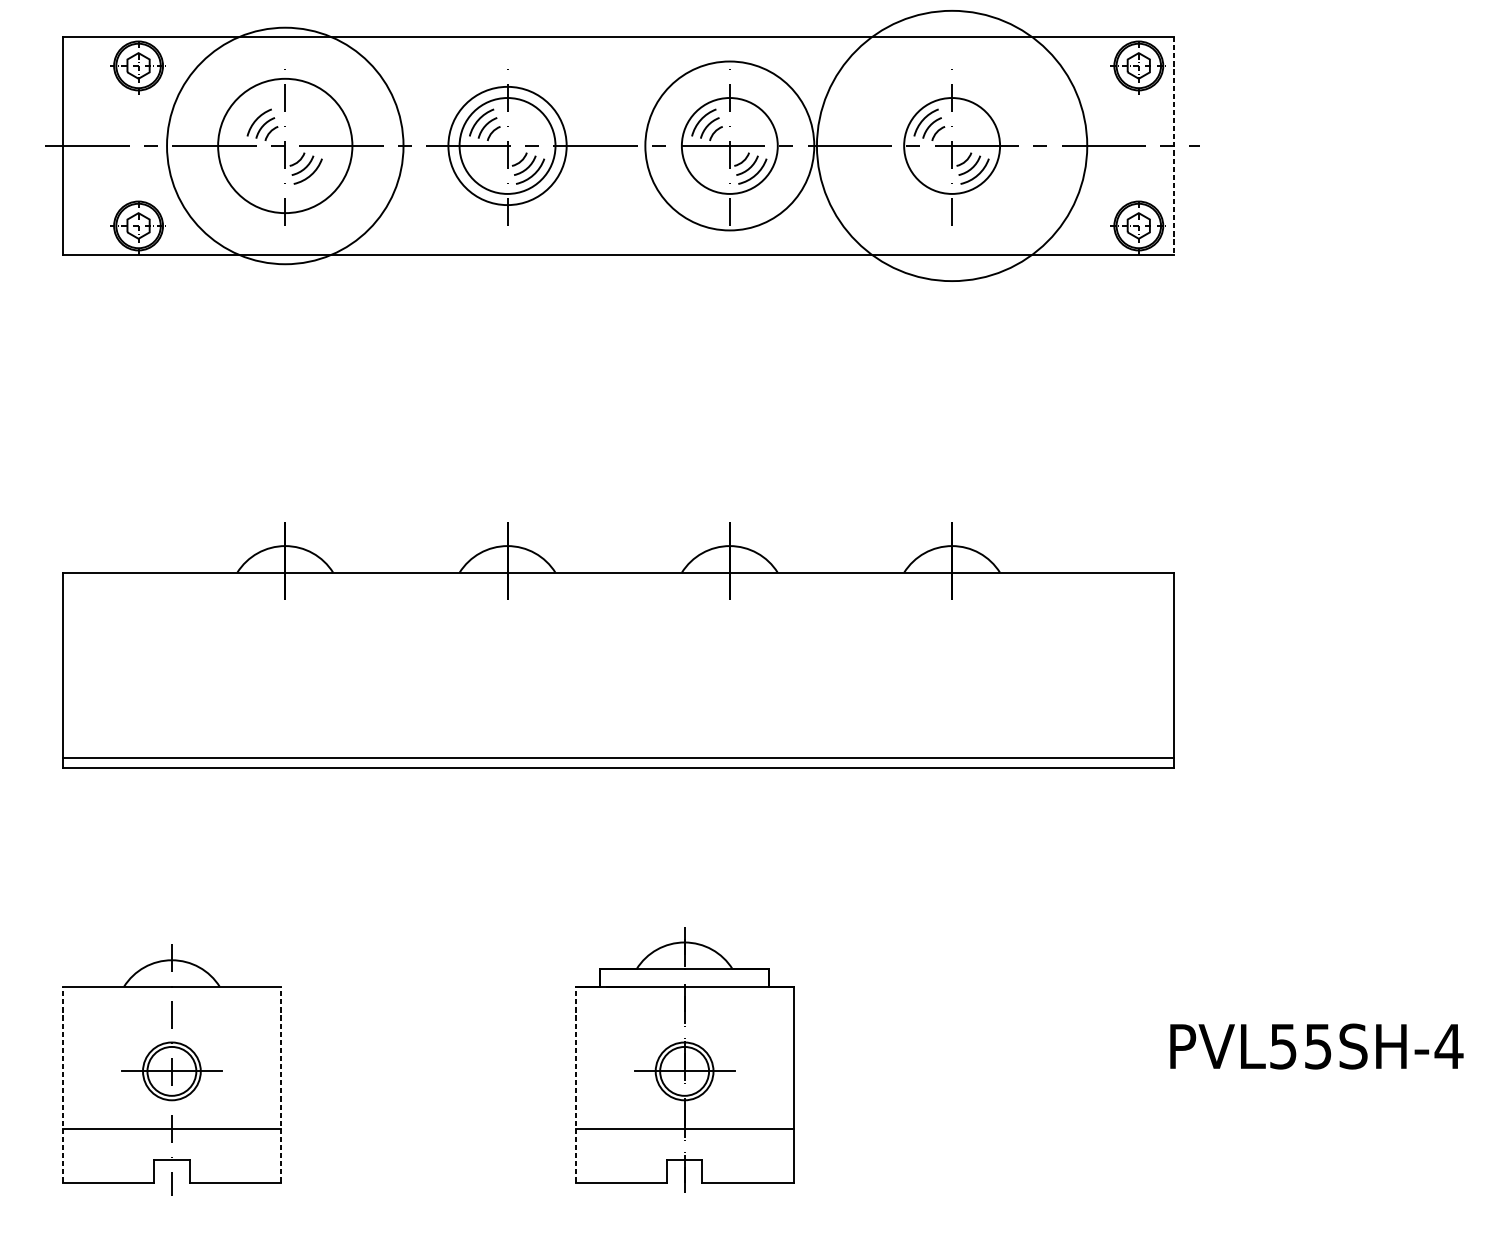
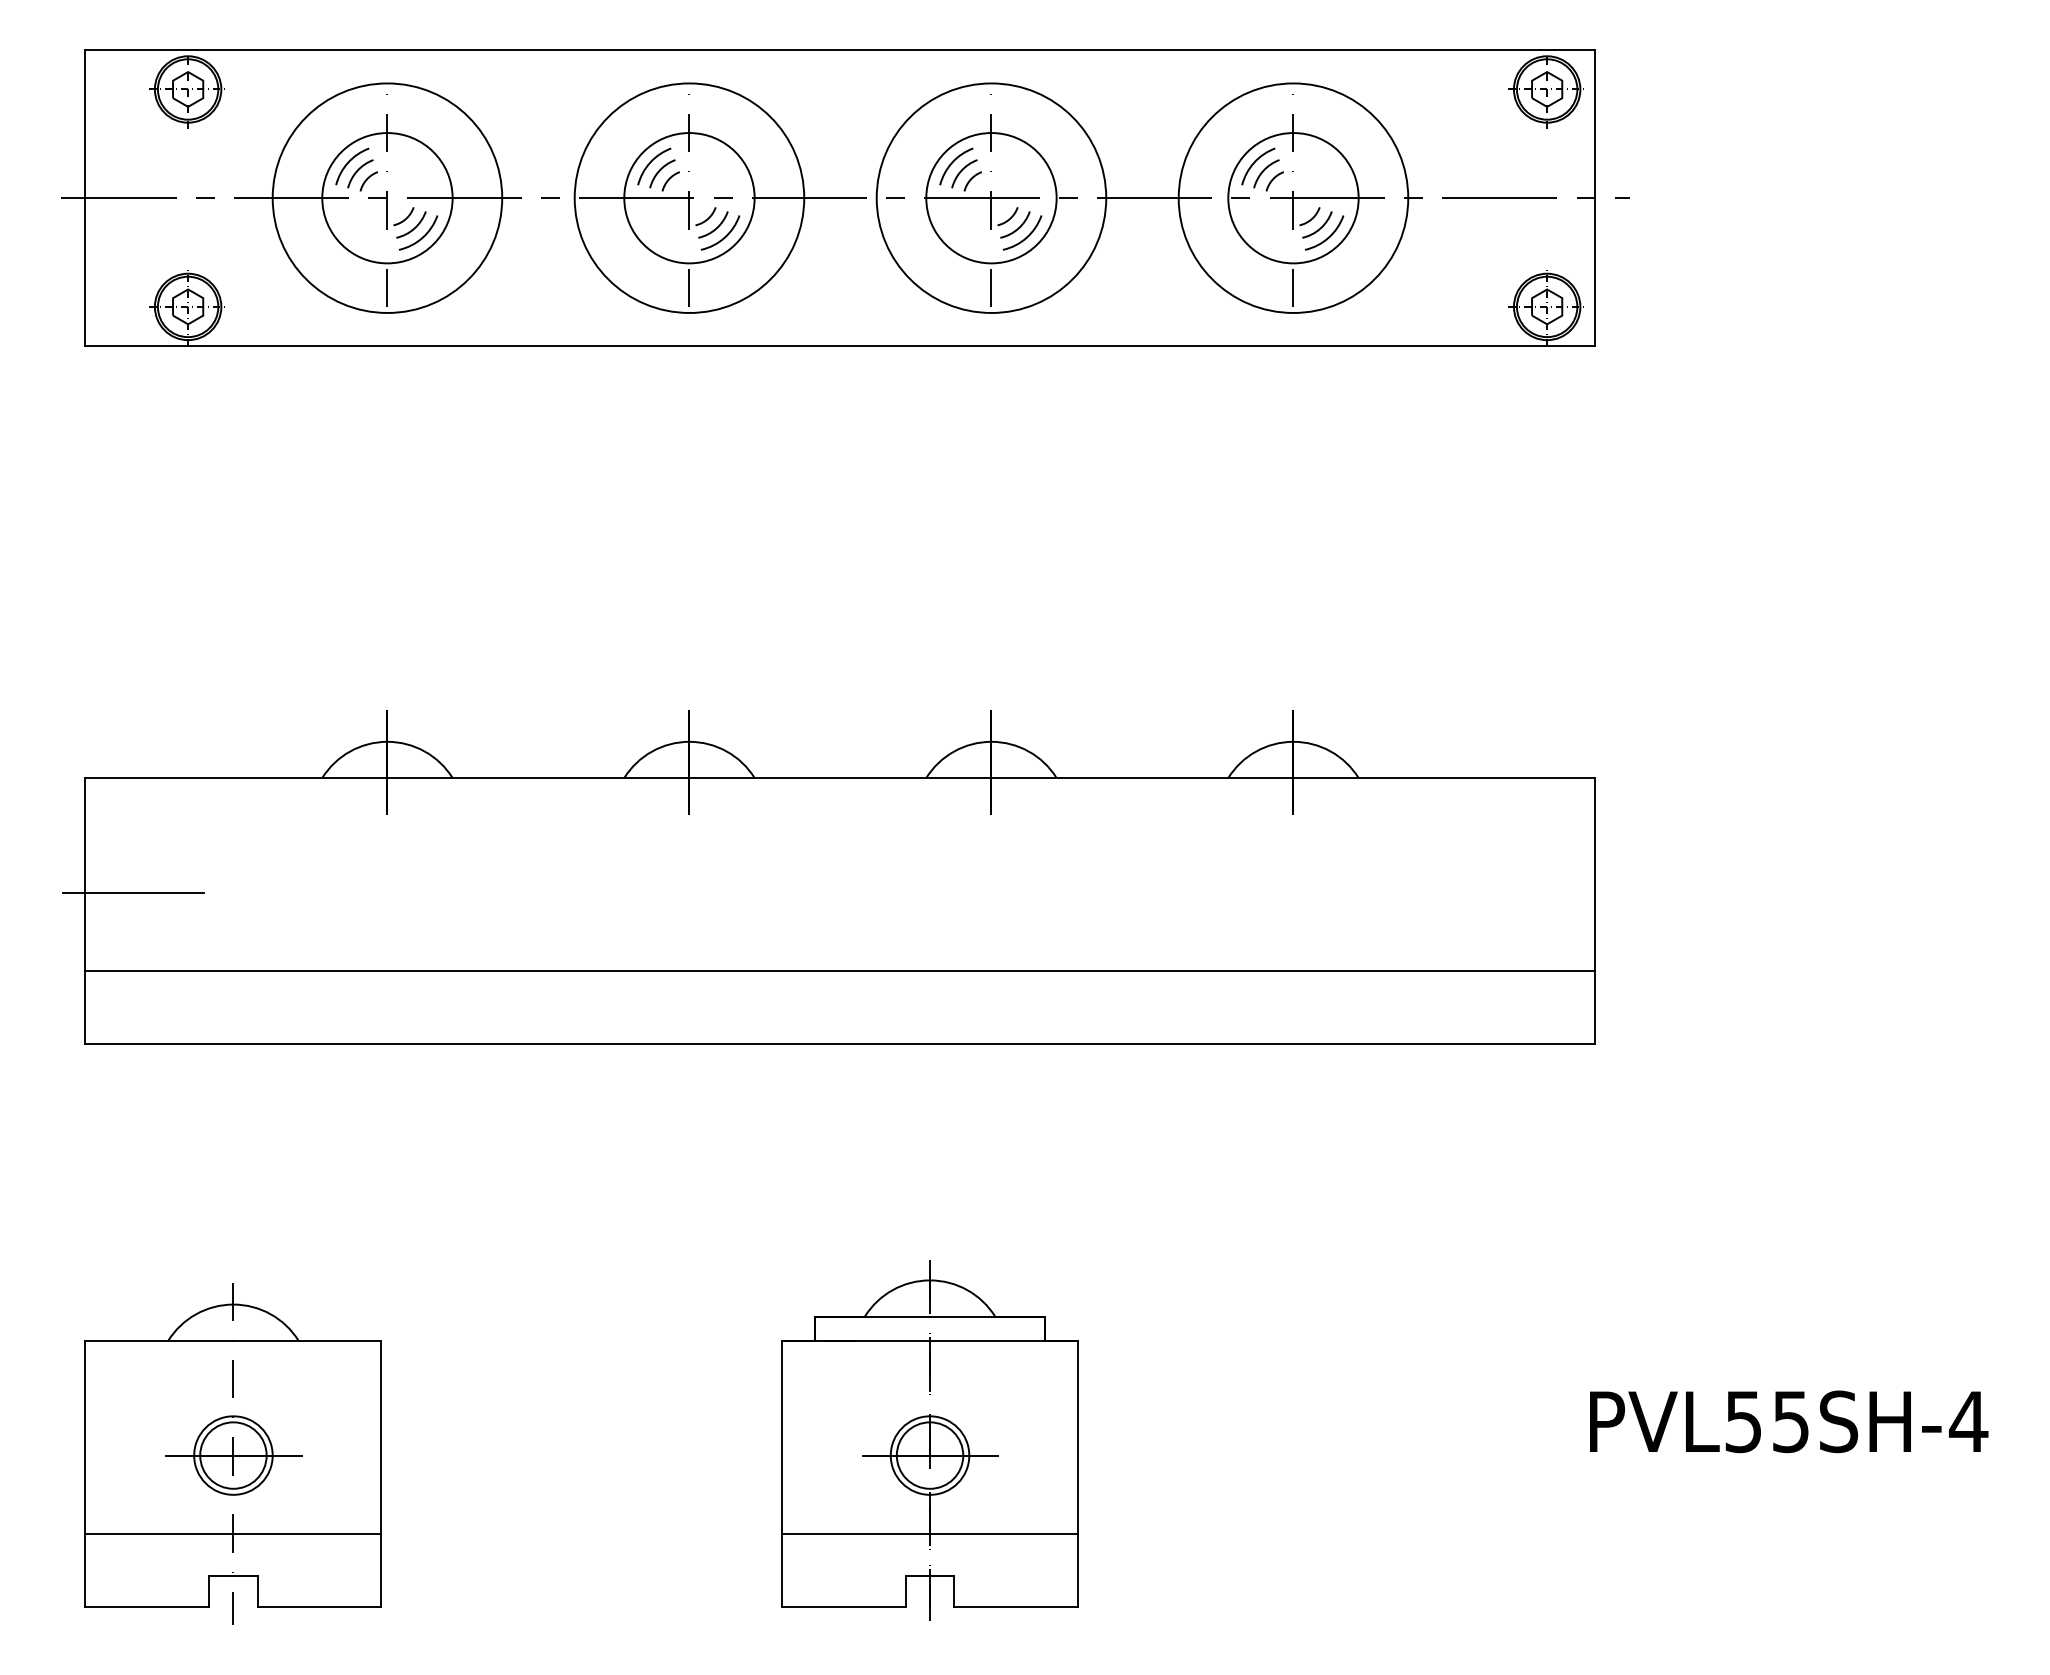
circle: (285, 145) -> (387, 197), size x0.71
circle: (507, 145) -> (689, 197), size x1.43
circle: (952, 145) -> (1293, 197), size x0.62
circle: (285, 146) -> (387, 198), size x0.71
line: (1174, 146) -> (1595, 198), dashed -> solid
line: (98, 656) -> (133, 892), added
line: (618, 758) -> (840, 971), moved
line: (63, 1084) -> (85, 1473), dashed -> solid
line: (280, 1084) -> (381, 1473), dashed -> solid
line: (576, 1084) -> (782, 1473), dashed -> solid

